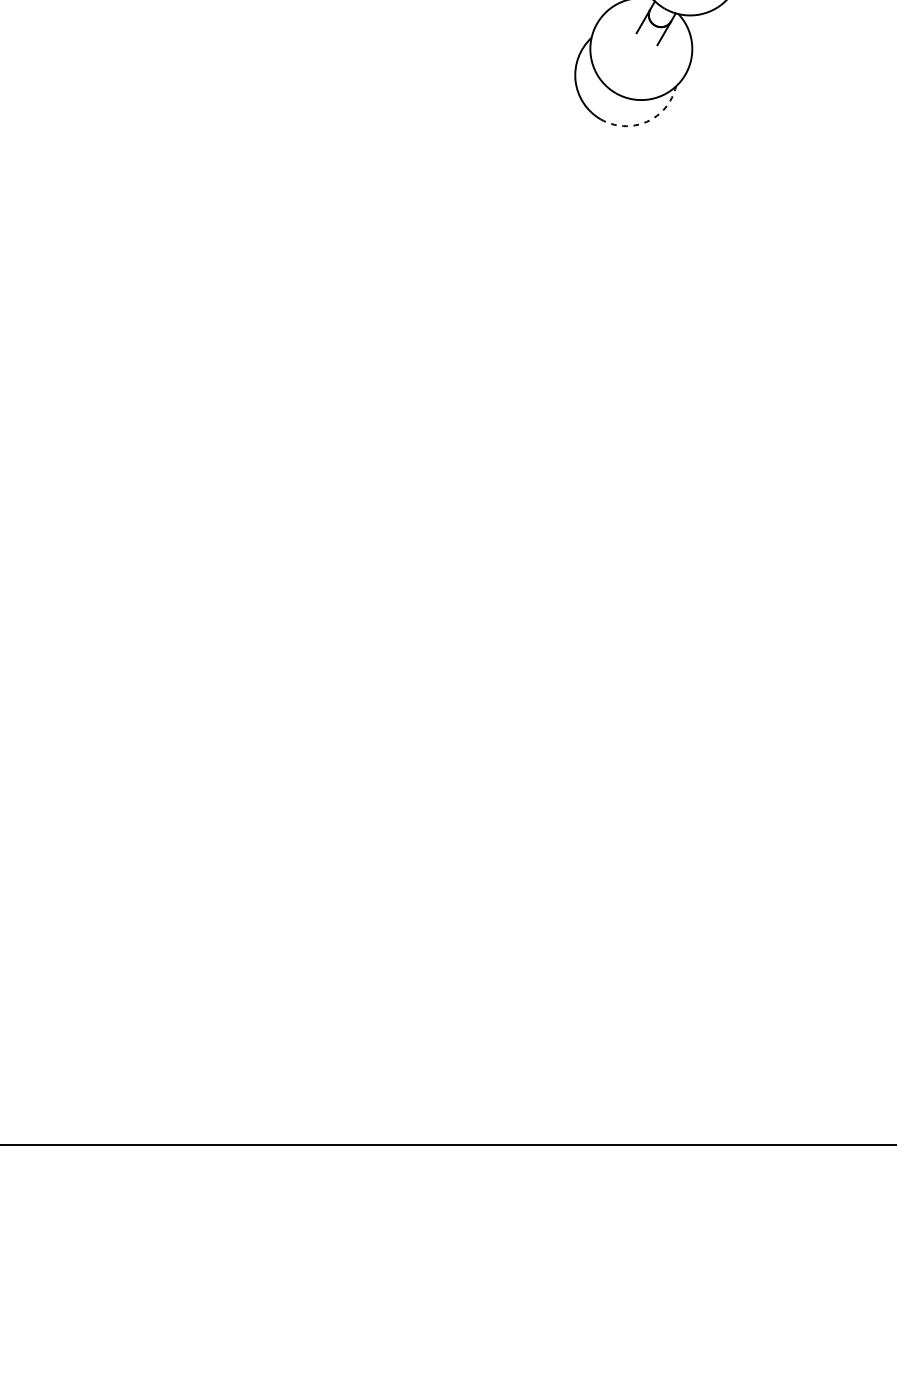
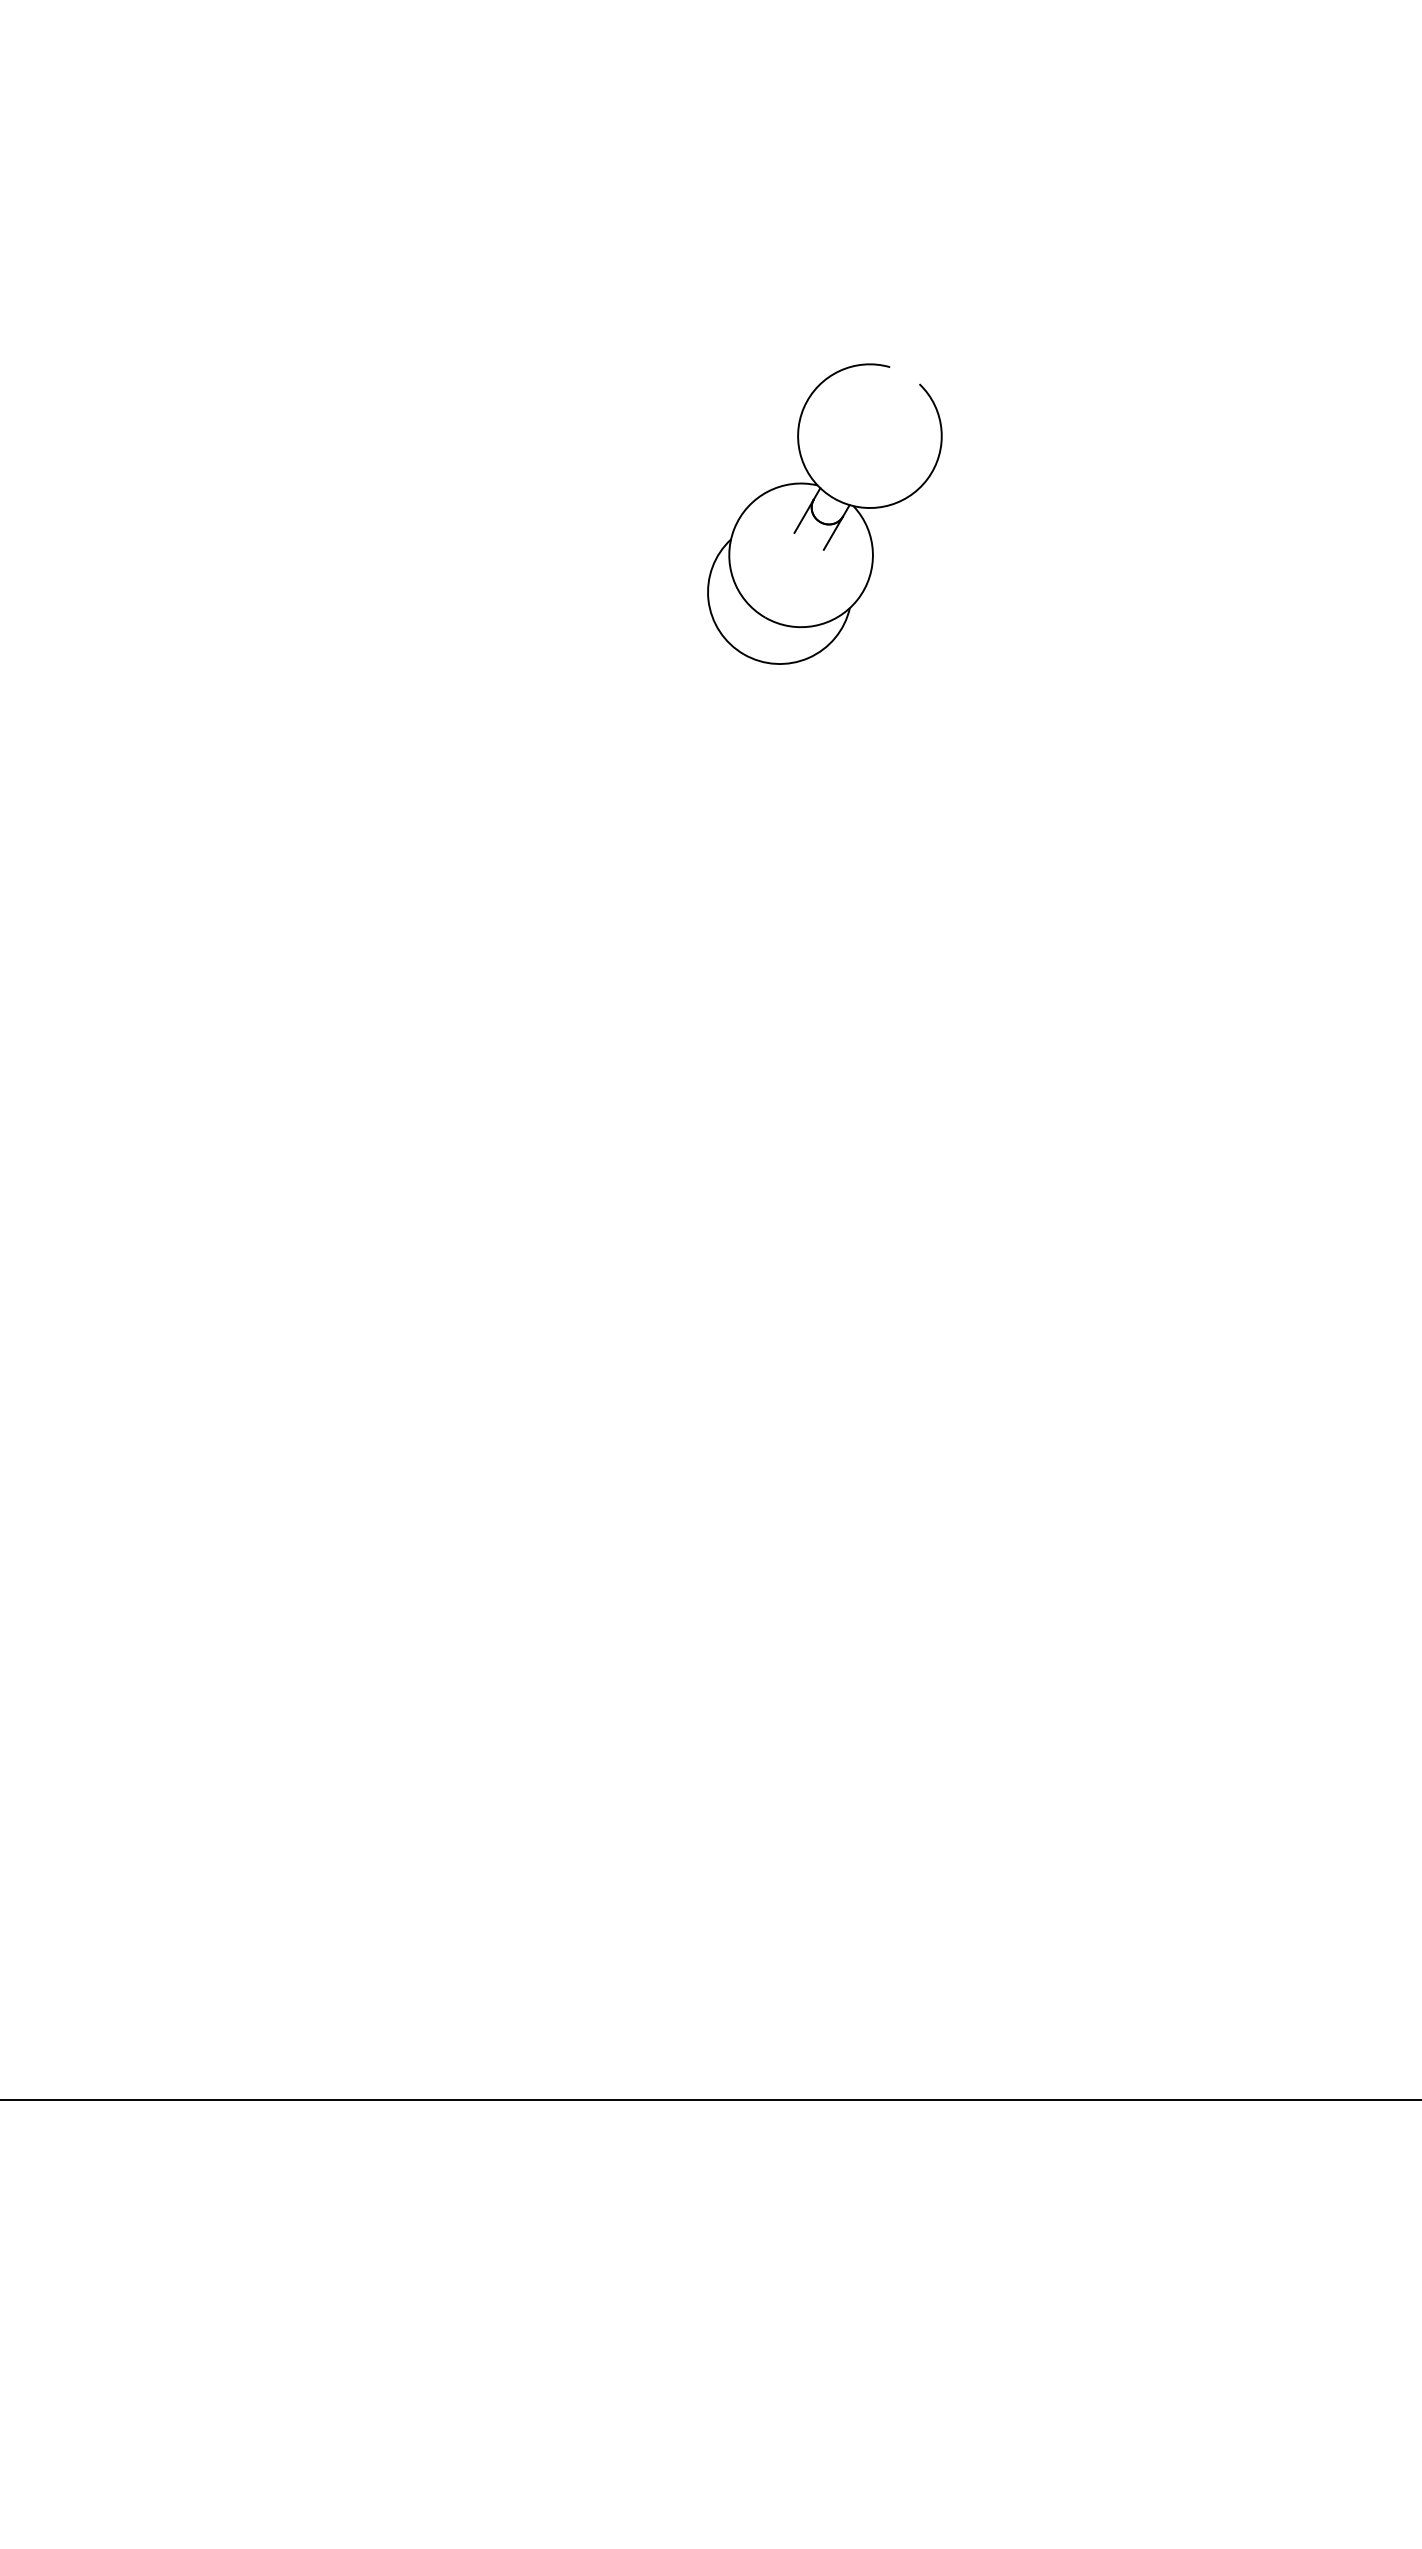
arc: (646, 122) -> (808, 658), dashed -> solid

